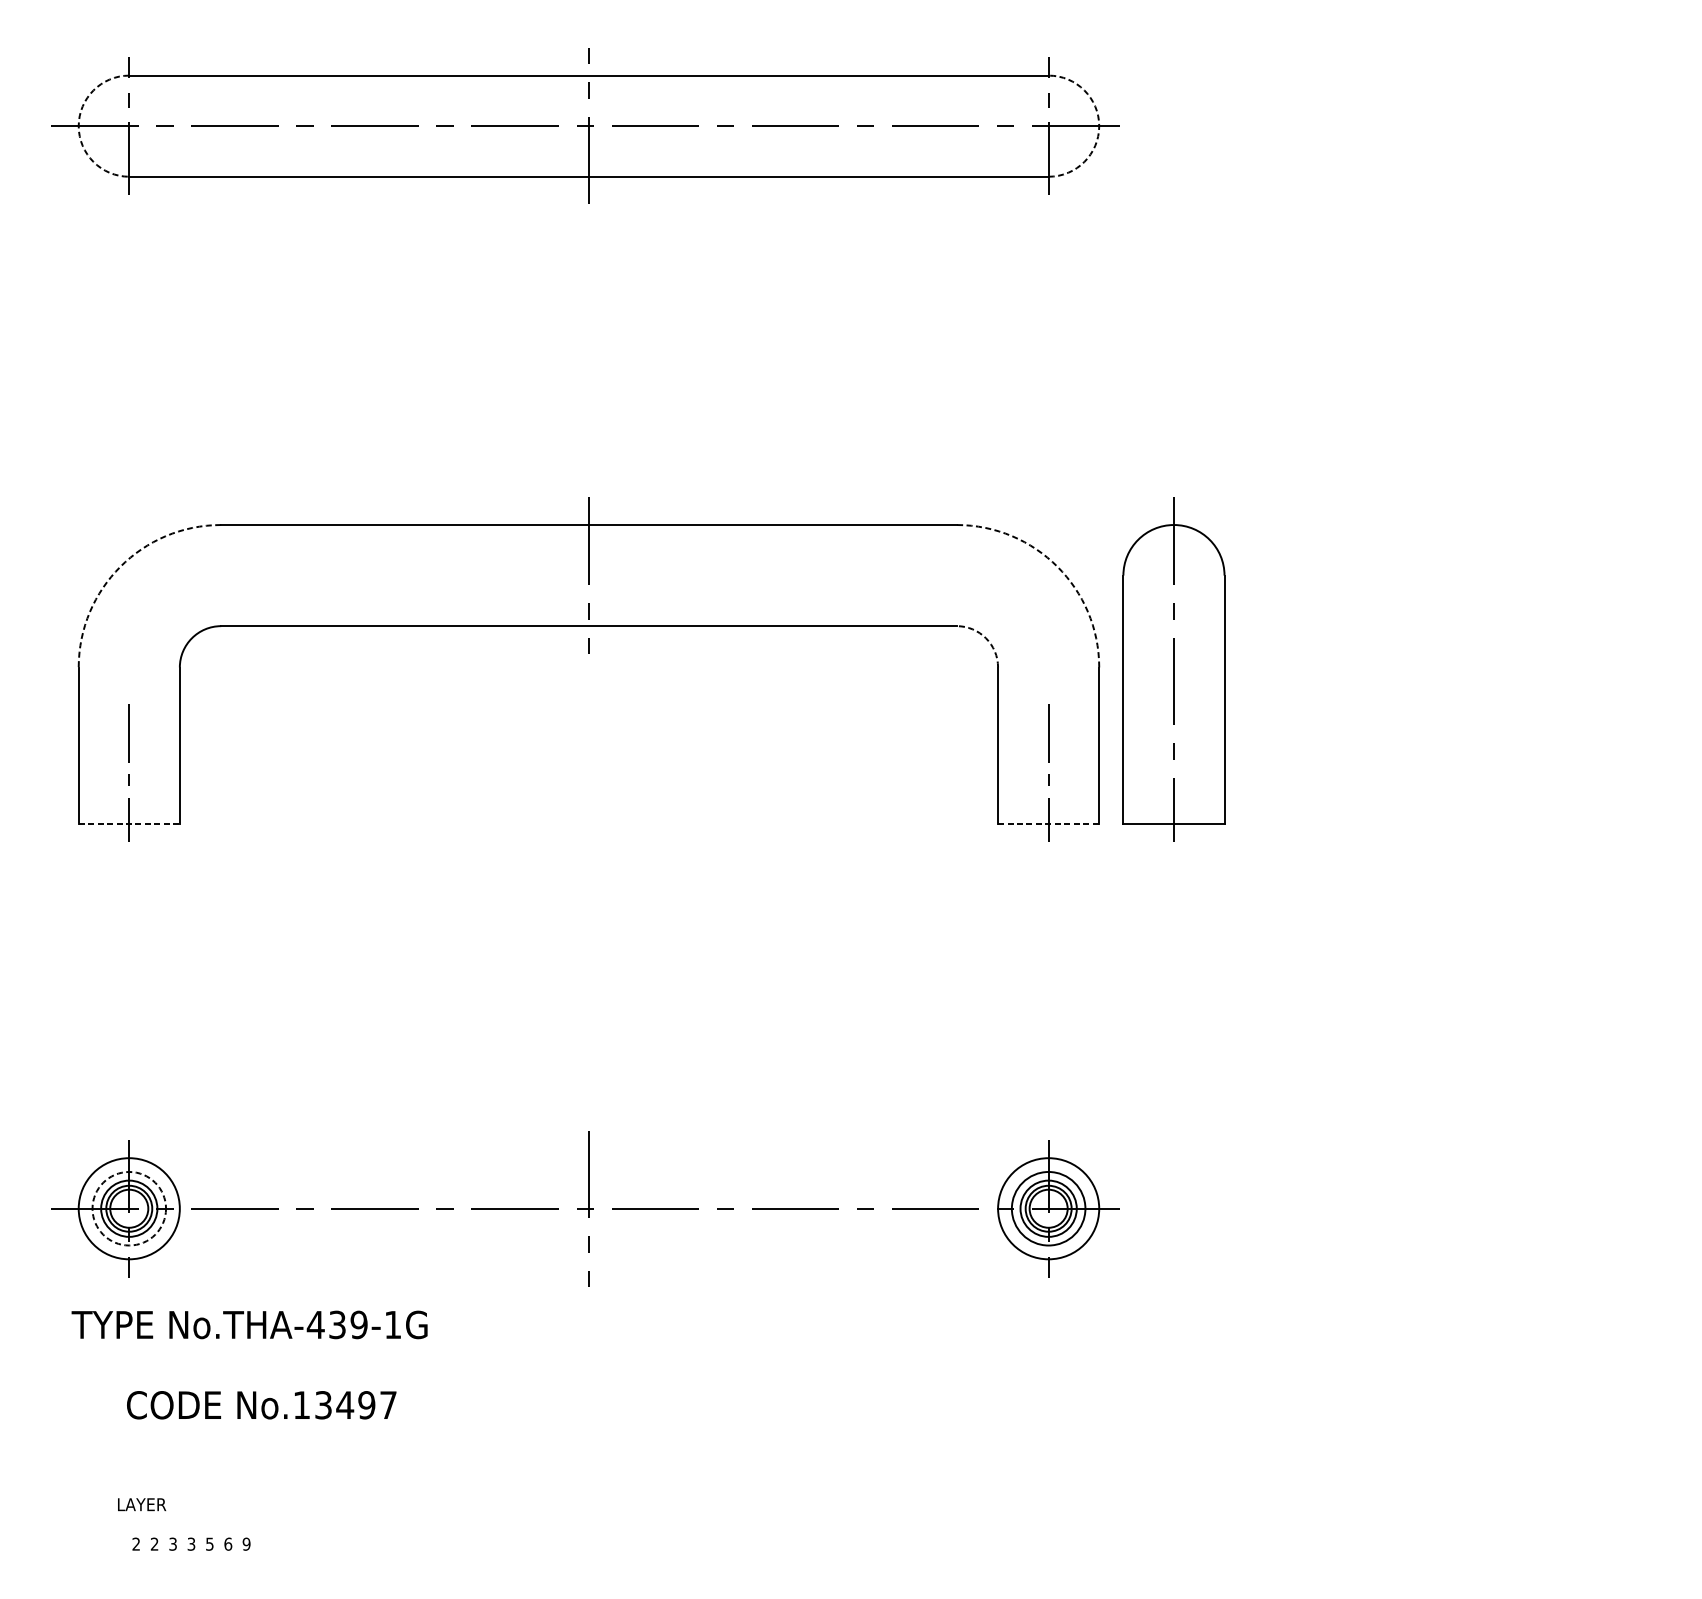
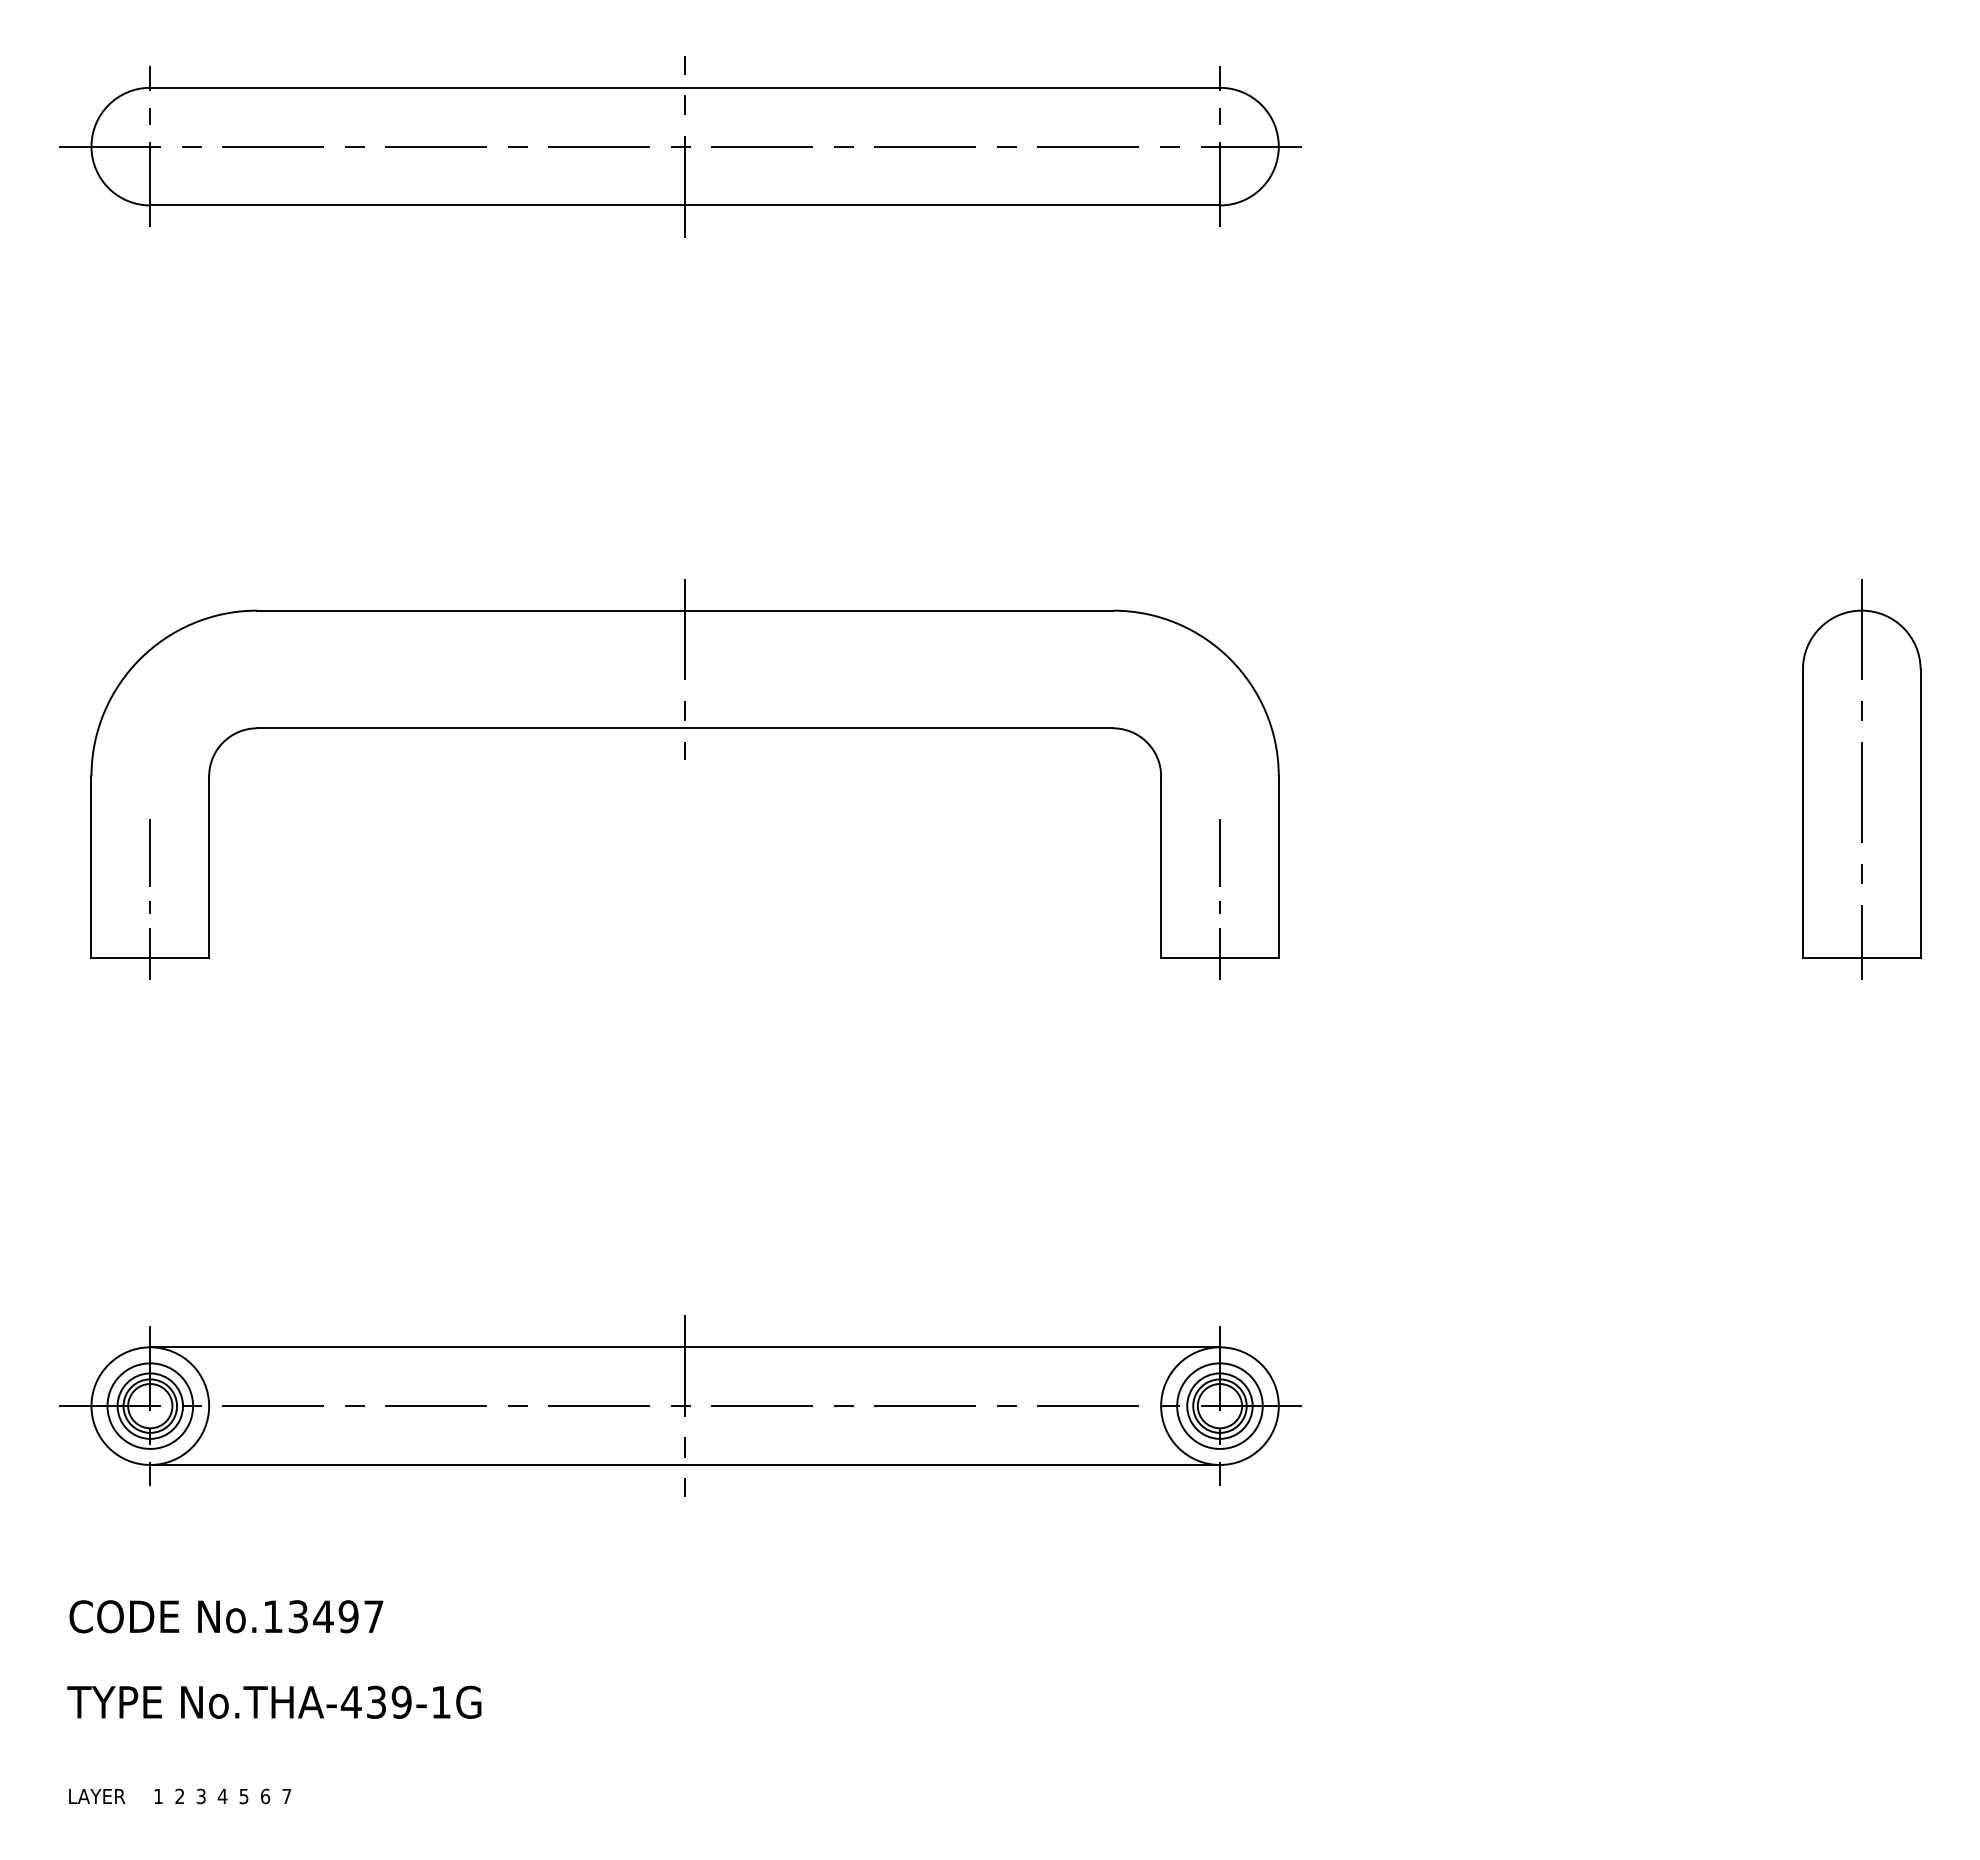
arc: (78, 126) -> (91, 146), dashed -> solid
arc: (1098, 126) -> (1278, 146), dashed -> solid
arc: (120, 567) -> (140, 659), dashed -> solid
arc: (1057, 567) -> (1230, 659), dashed -> solid
arc: (986, 638) -> (1147, 742), dashed -> solid
part: (1173, 670) -> (1861, 779), moved
line: (129, 823) -> (150, 958), dashed -> solid
line: (1048, 823) -> (1219, 958), dashed -> solid
line: (588, 1158) -> (684, 1347), added
circle: (129, 1208) -> (150, 1405), dashed -> solid
line: (588, 1258) -> (684, 1464), added
text: (249, 1324) -> (274, 1701), moved
text: (261, 1405) -> (226, 1616), moved
text: (142, 1504) -> (97, 1796), moved
text: (136, 1543) -> (158, 1795), 2 -> 1
text: (191, 1544) -> (222, 1796), 3 -> 4
text: (246, 1544) -> (286, 1796), 9 -> 7

